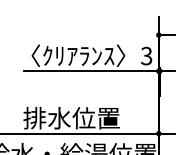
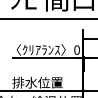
text: (145, 54) -> (76, 49), 3 -> 0

